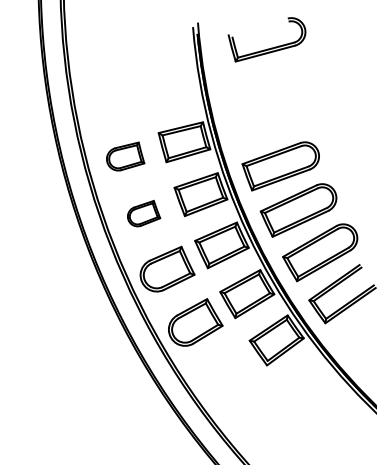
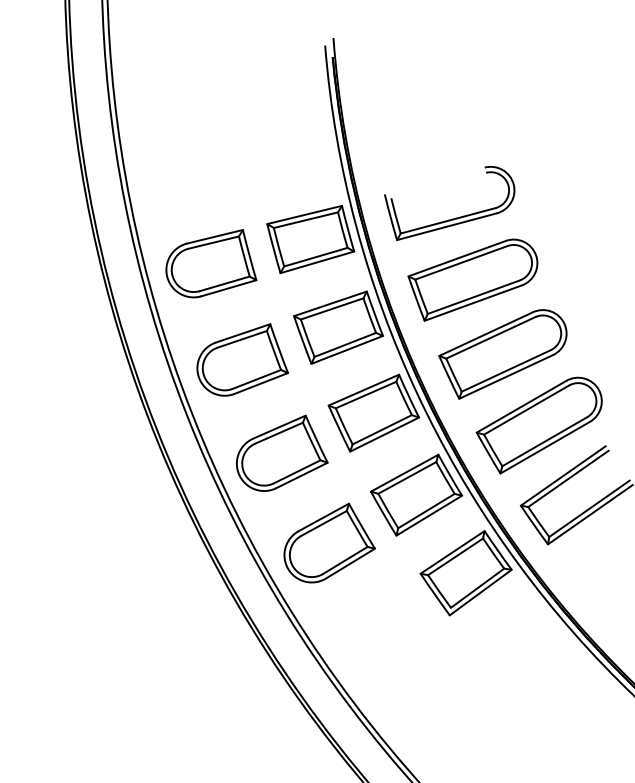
part: (267, 48) -> (450, 218), moved
part: (125, 156) -> (211, 263), size x1.43
part: (143, 213) -> (241, 359), size x1.67

